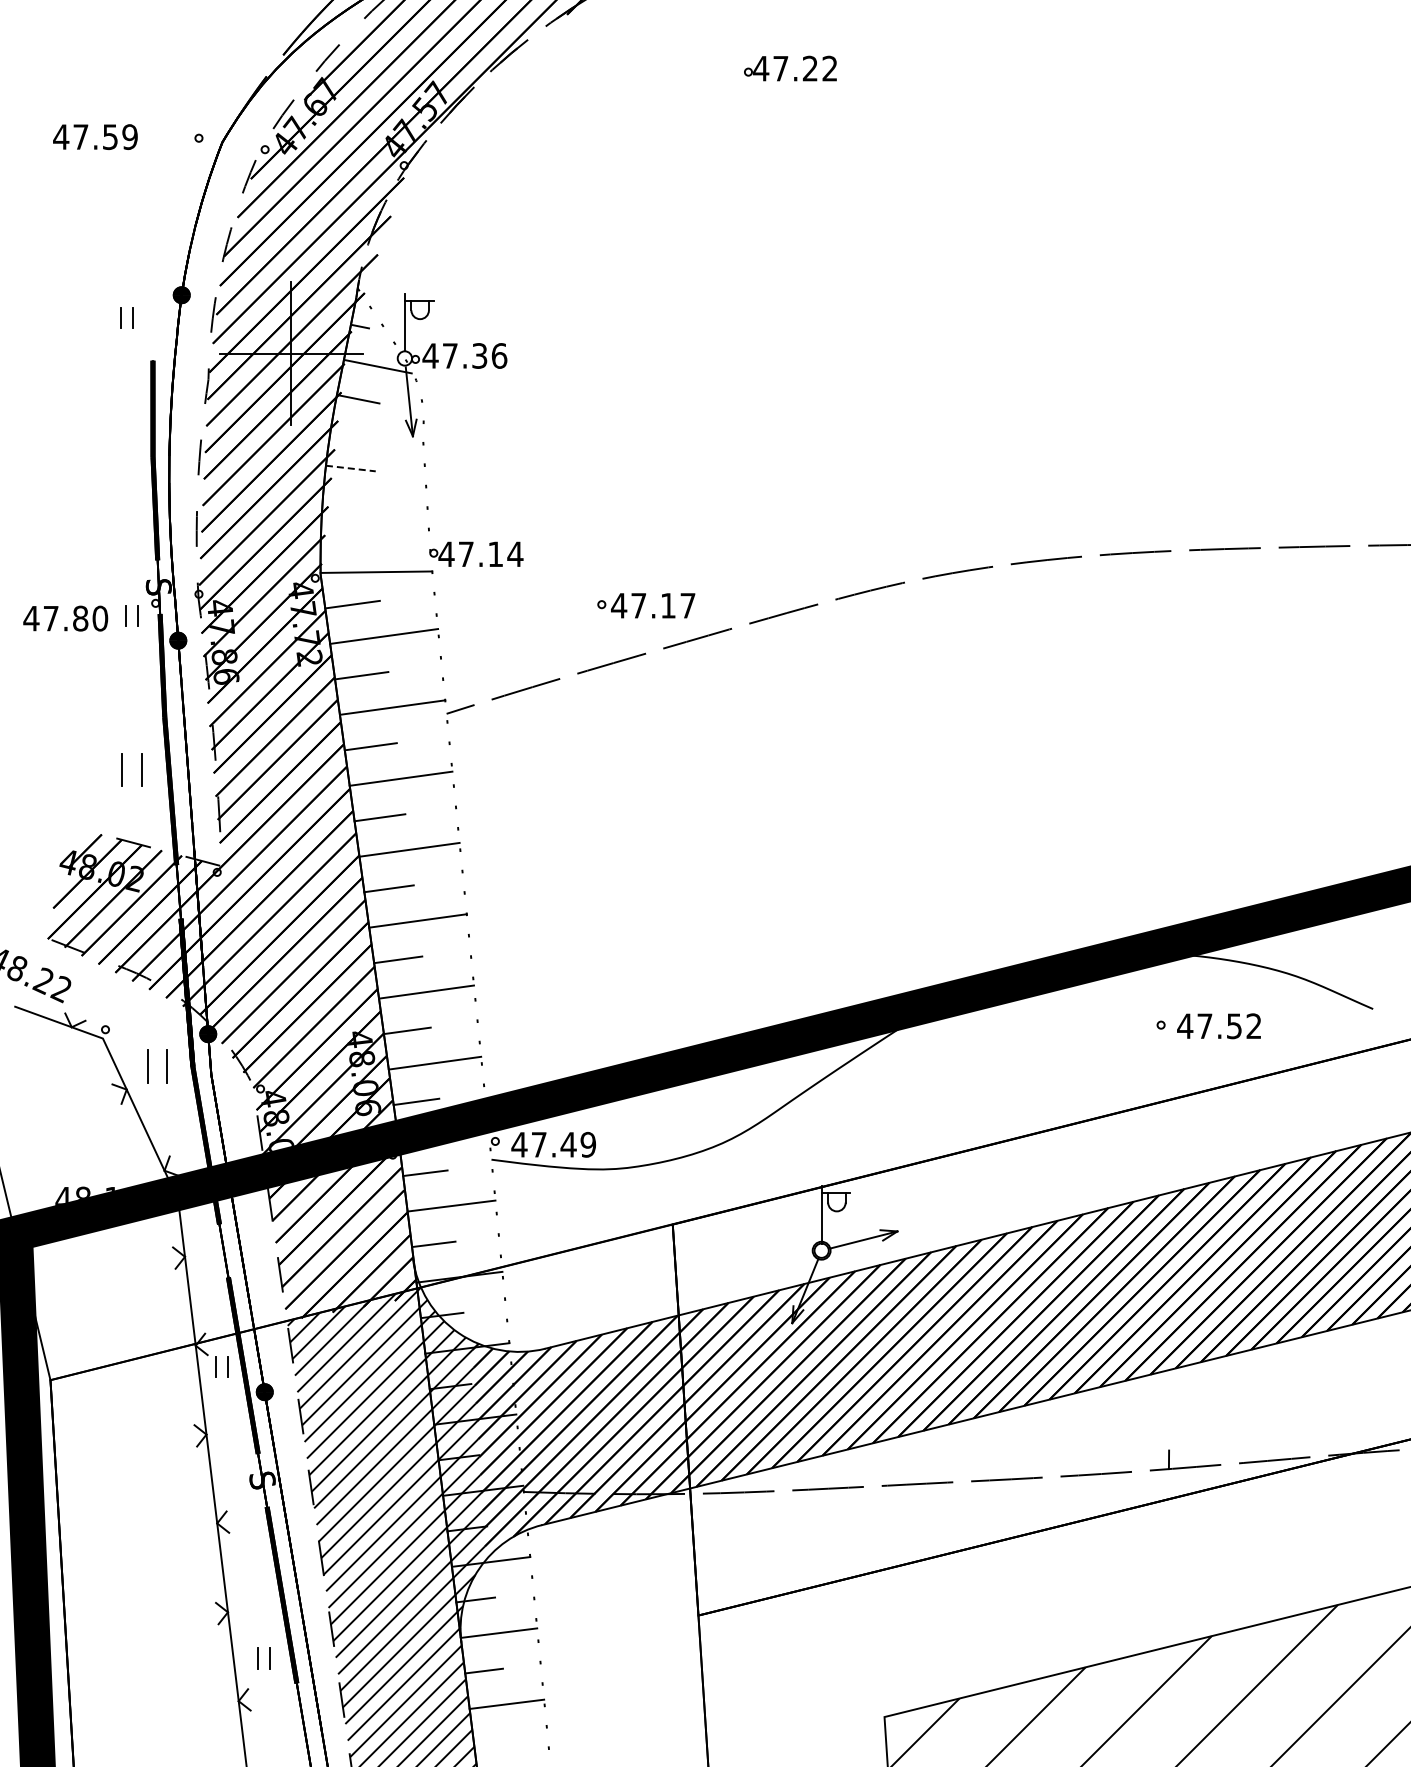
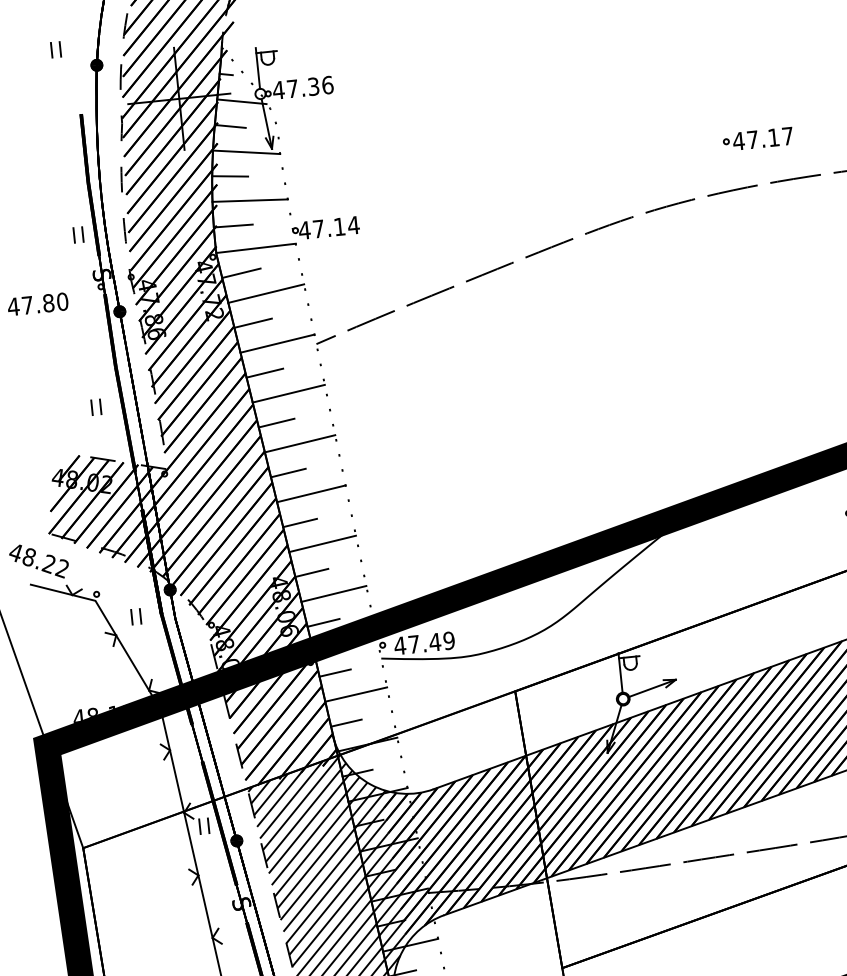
part: (126, 317) -> (55, 49), moved
line: (376, 437) -> (246, 152), added
line: (351, 468) -> (230, 176), dashed -> solid
line: (374, 504) -> (249, 200), added
line: (347, 537) -> (232, 225), added
part: (646, 605) -> (758, 139), moved
part: (131, 615) -> (78, 234), moved
part: (131, 769) -> (96, 407), size x0.62
part: (156, 1066) -> (135, 616), size x0.62

